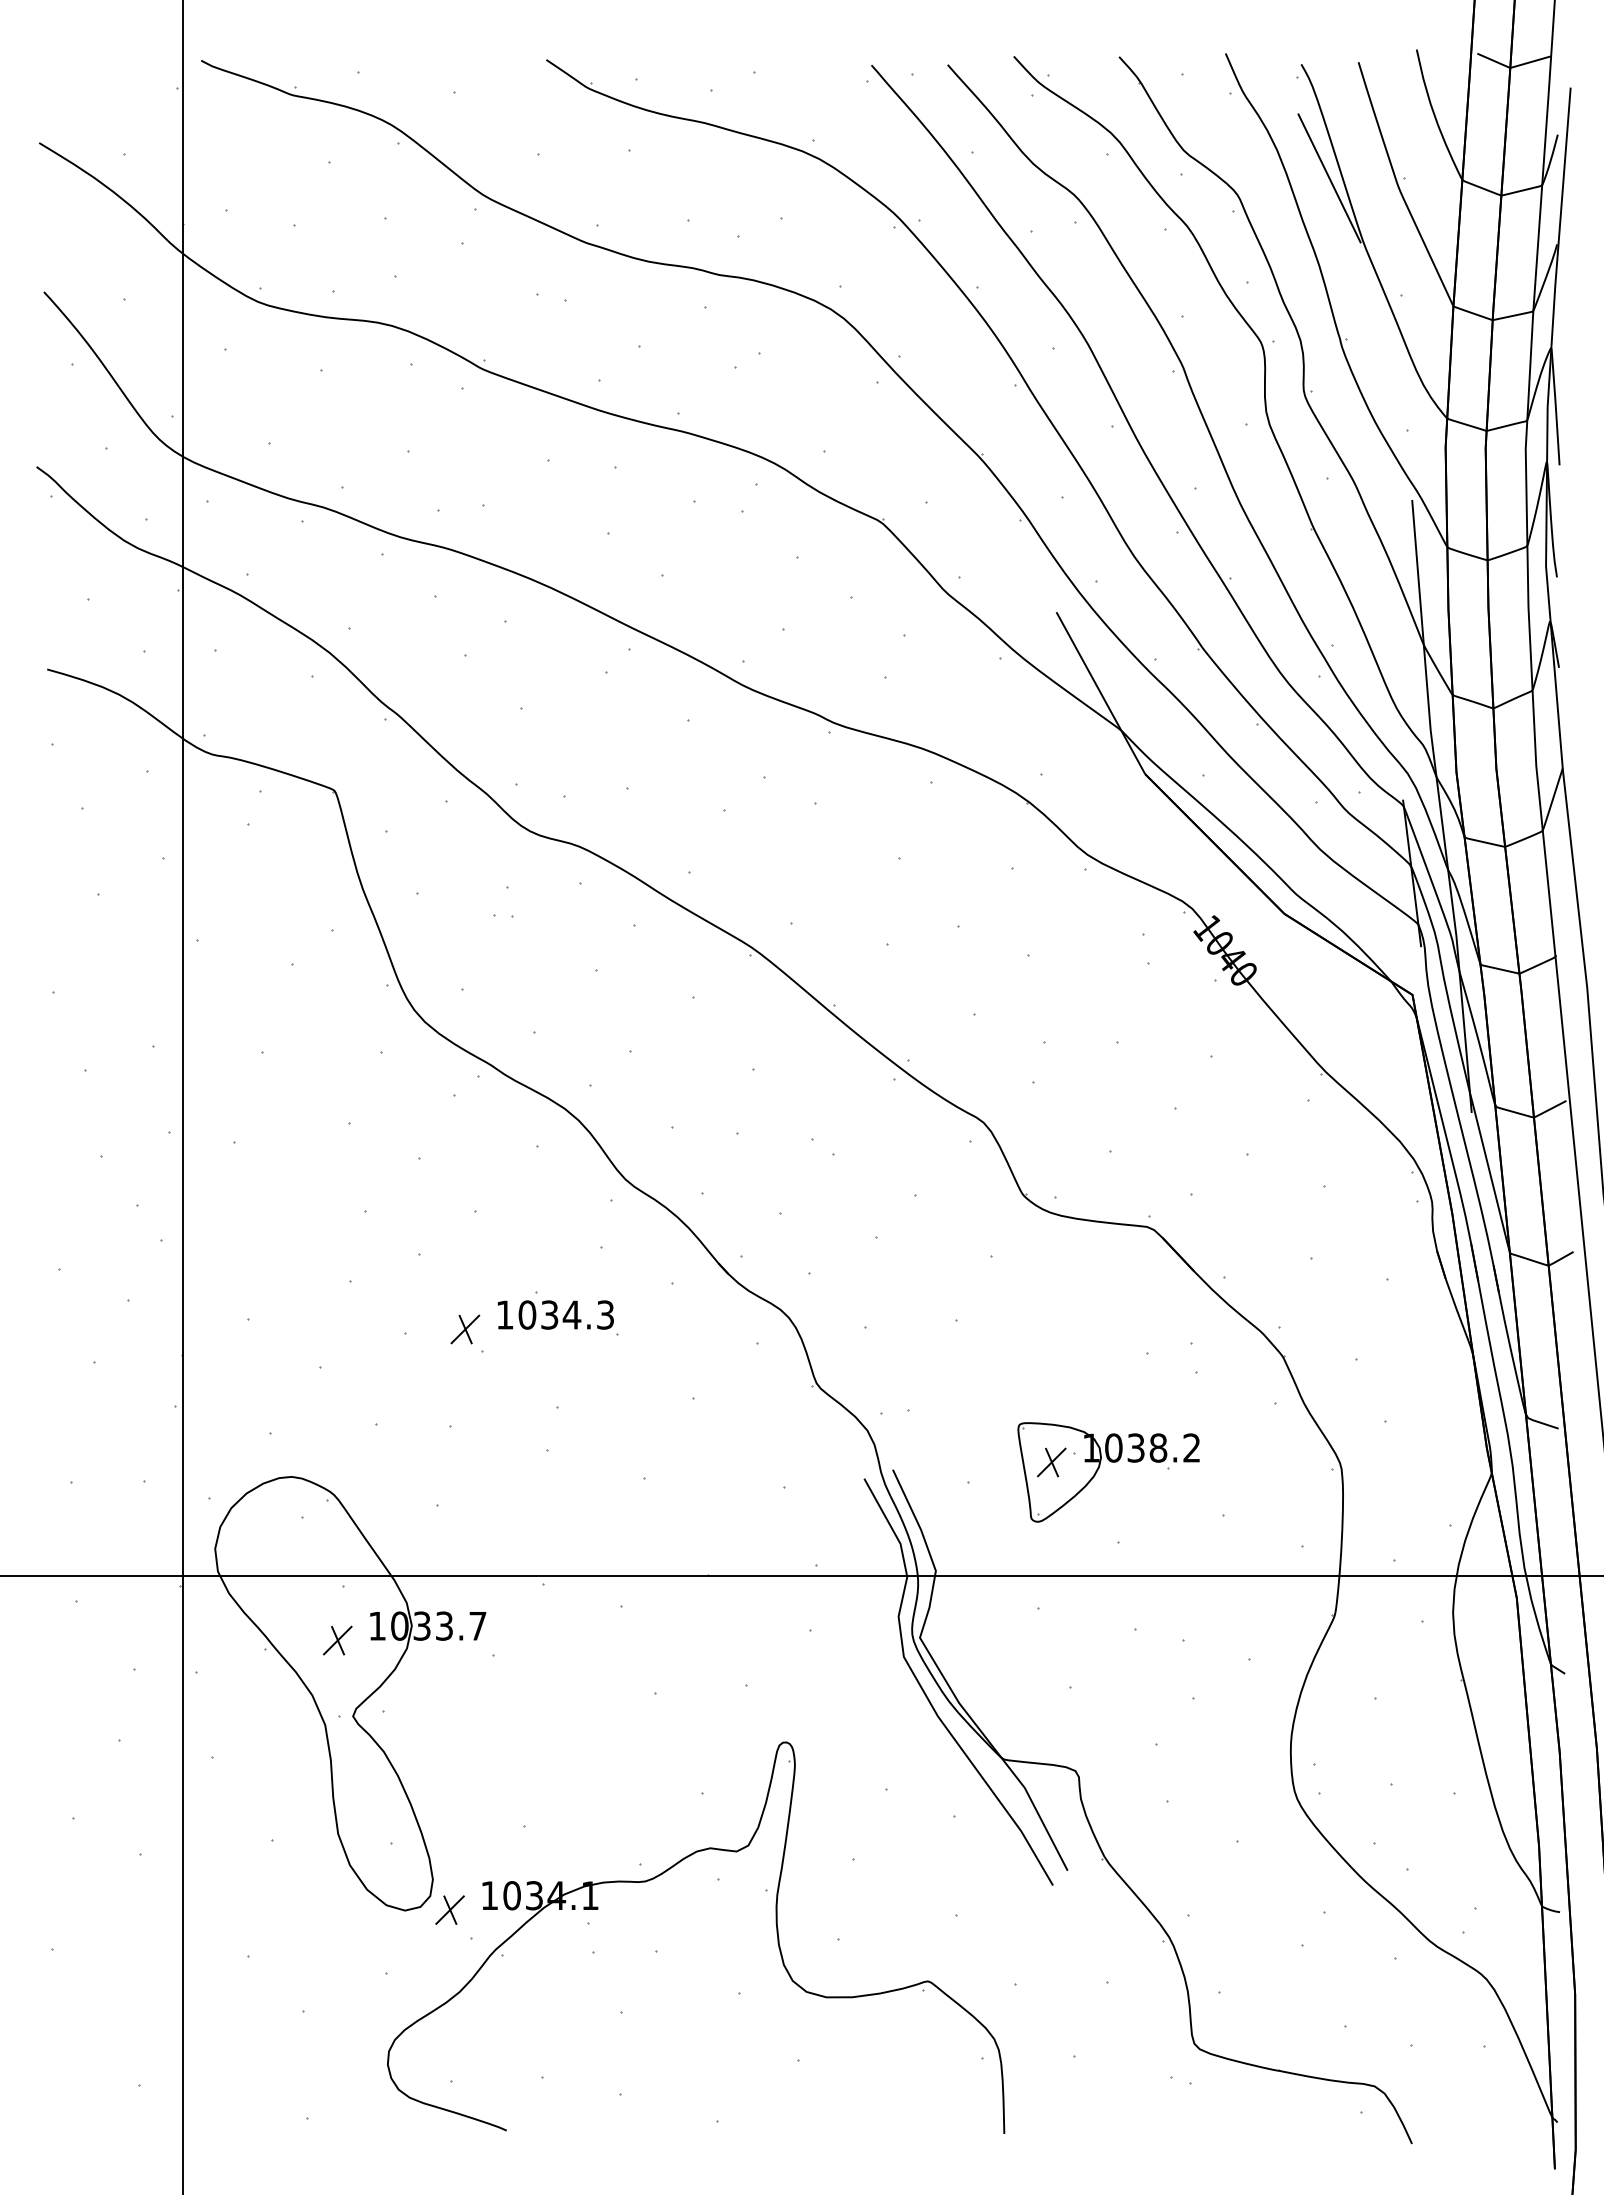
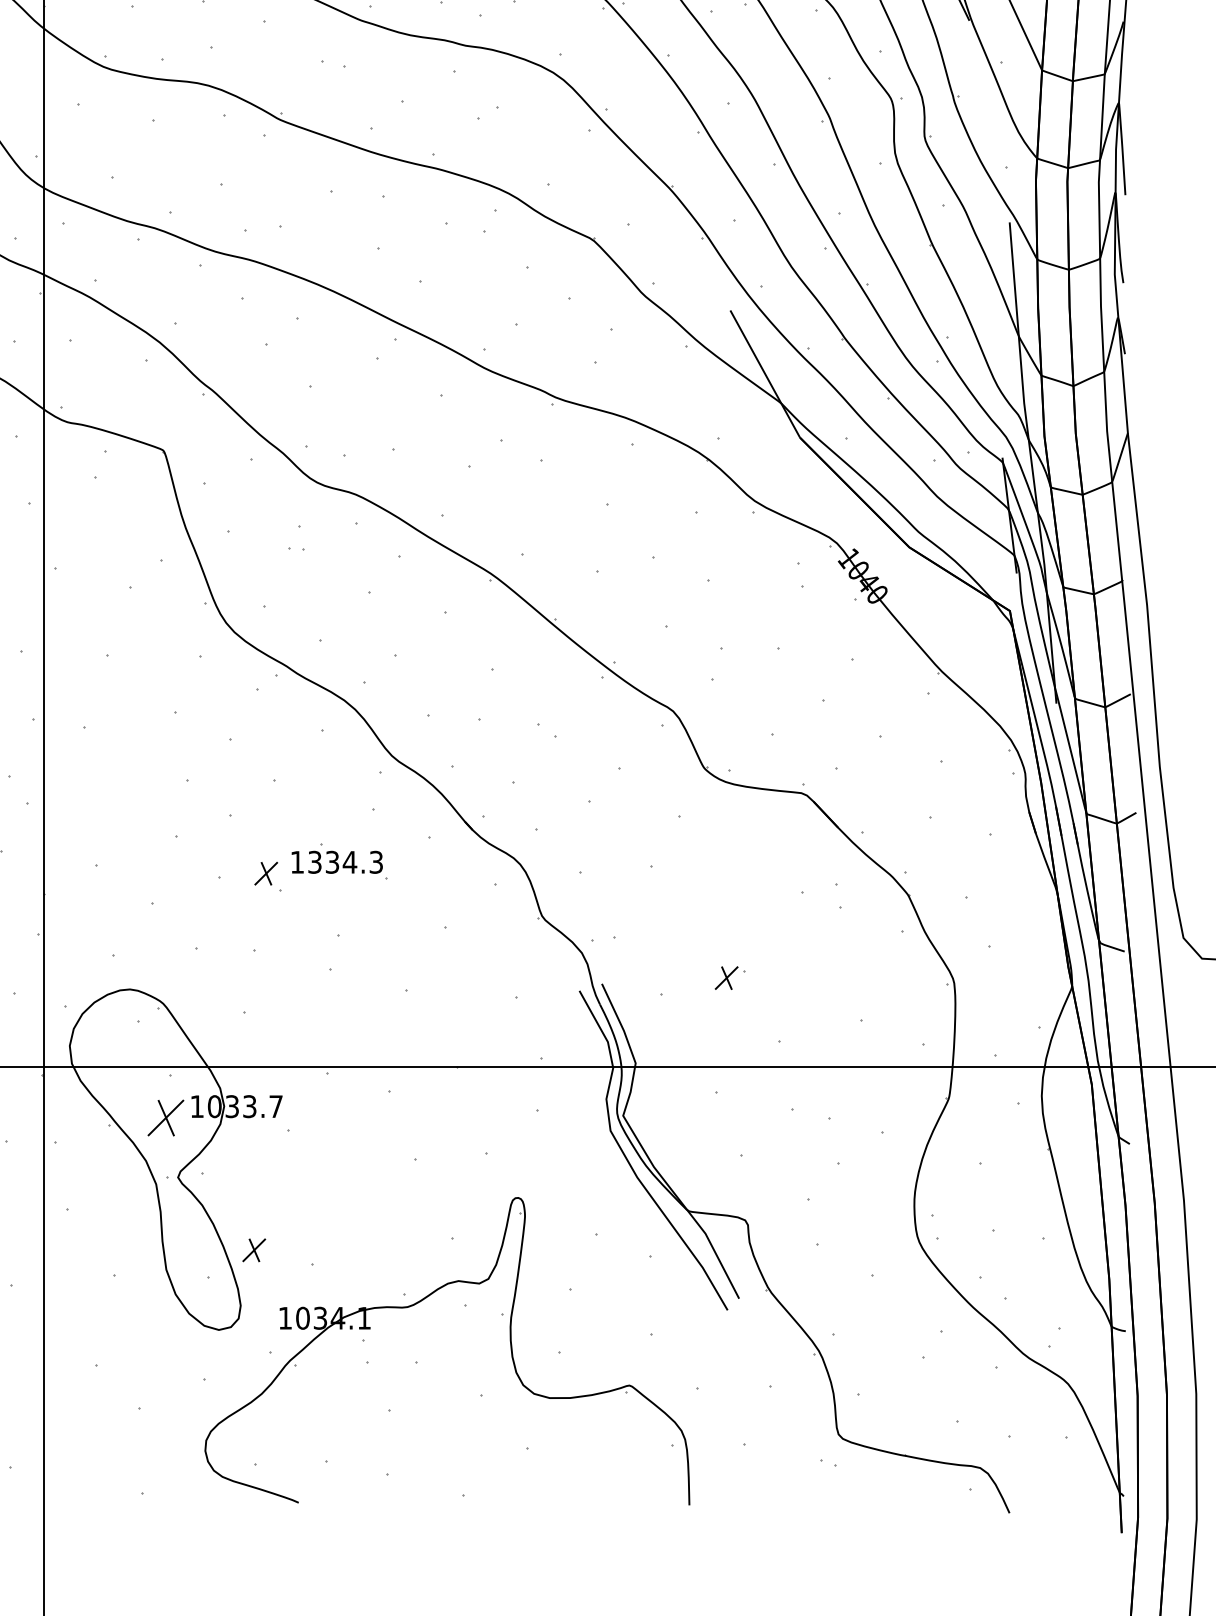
text: (527, 1314) -> (315, 861), 1034.3 -> 1334.3
part: (1099, 1468) -> (764, 982), removed
part: (337, 1640) -> (165, 1117), size x1.6
part: (449, 1909) -> (253, 1249), moved

